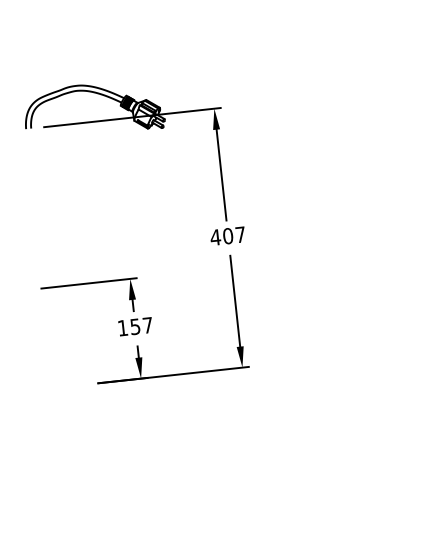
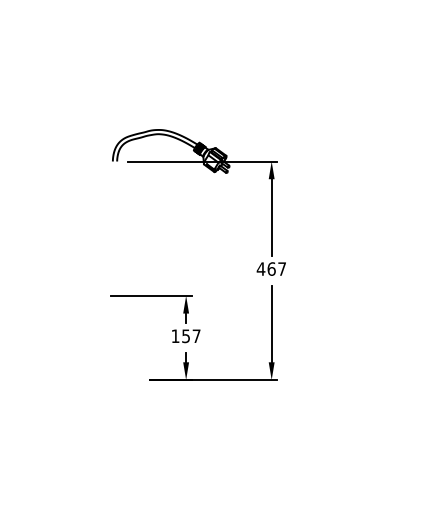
text: (227, 235) -> (271, 268), 407 -> 467

